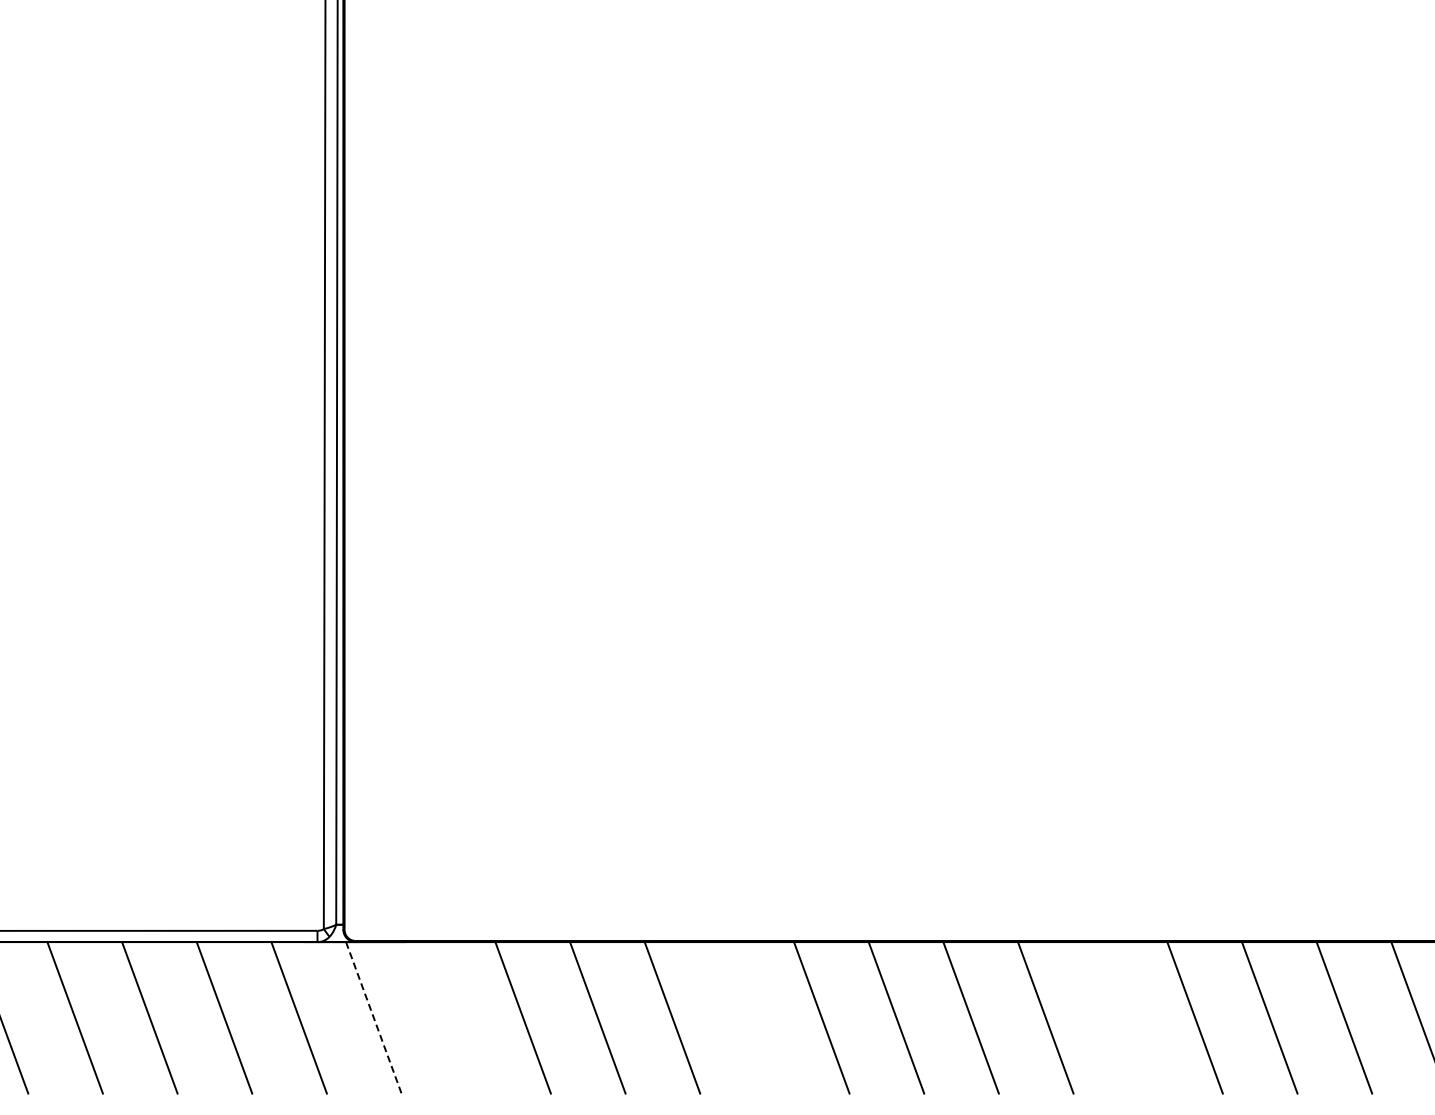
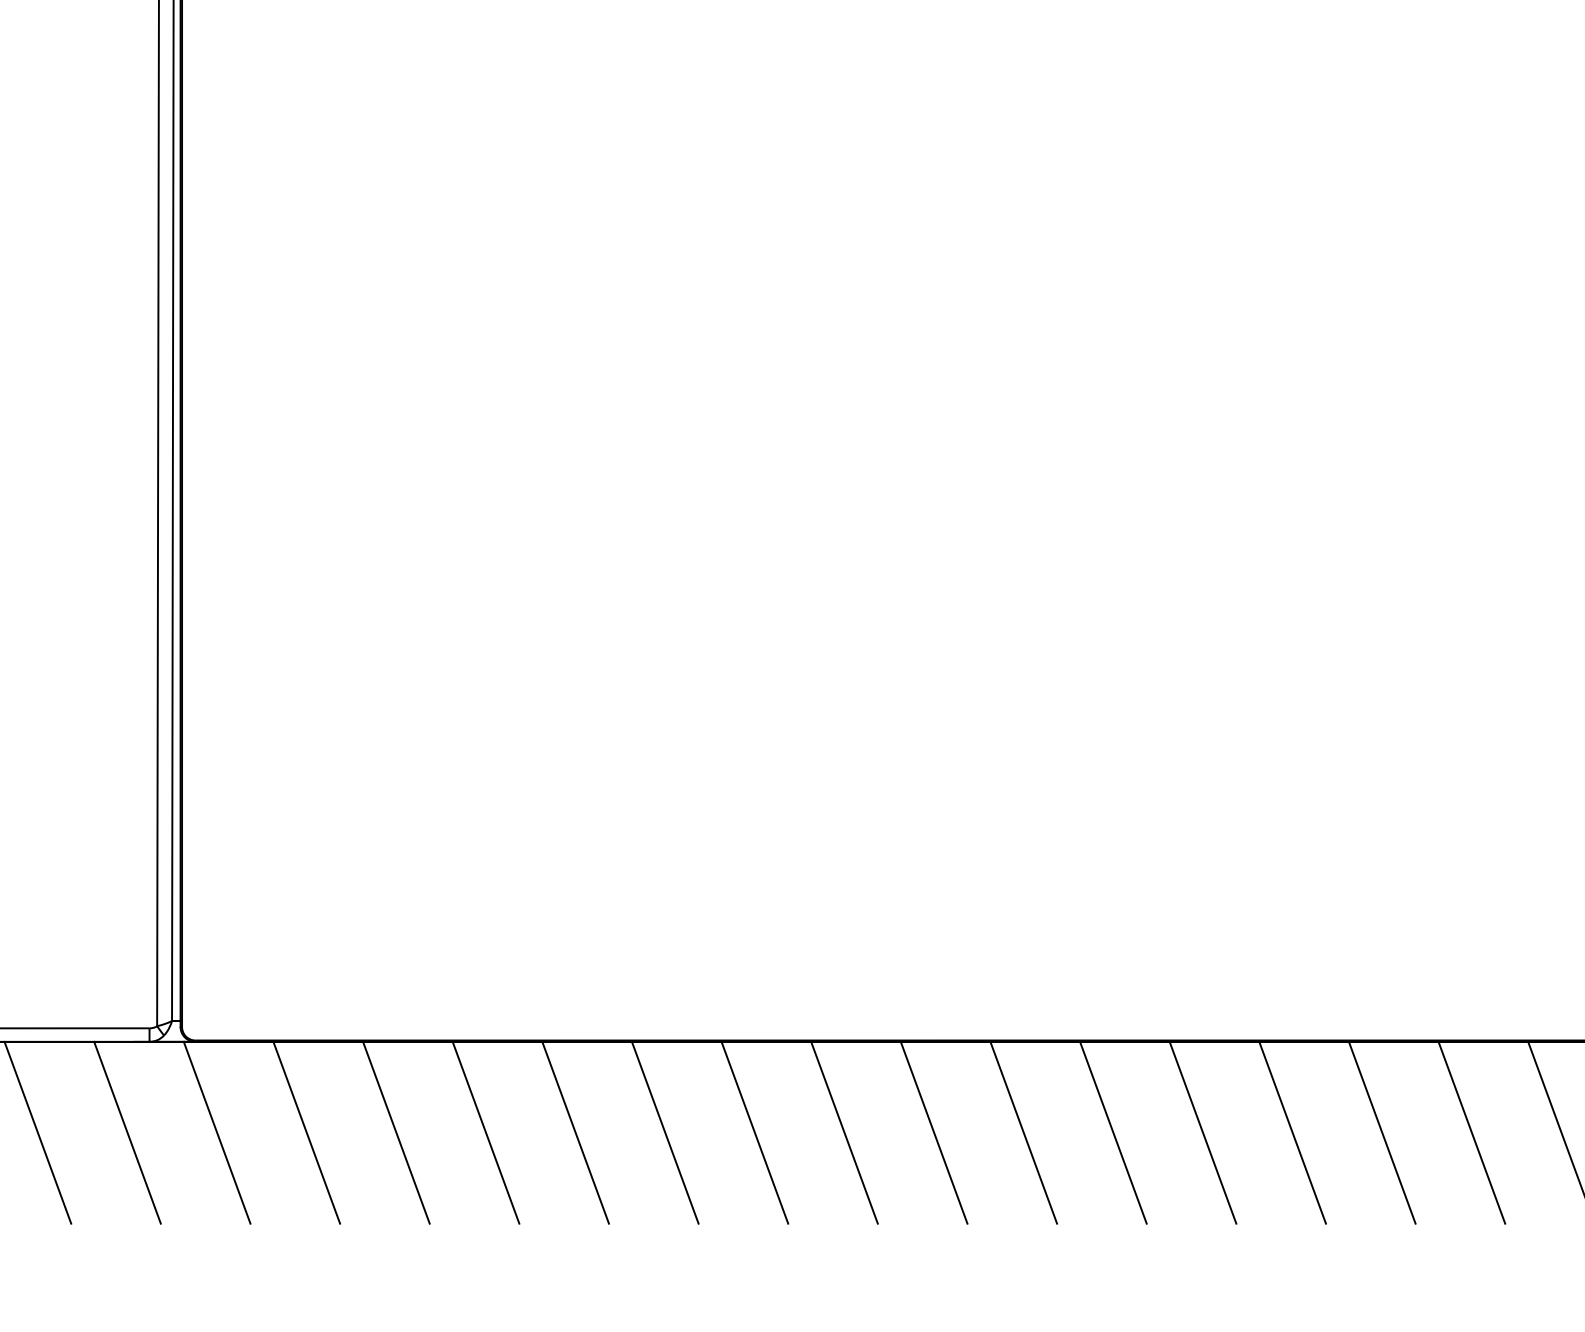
line: (373, 1017) -> (216, 1132), dashed -> solid
line: (448, 1017) -> (306, 1132), added
line: (746, 1017) -> (664, 1132), added
line: (1120, 1017) -> (1113, 1132), added

